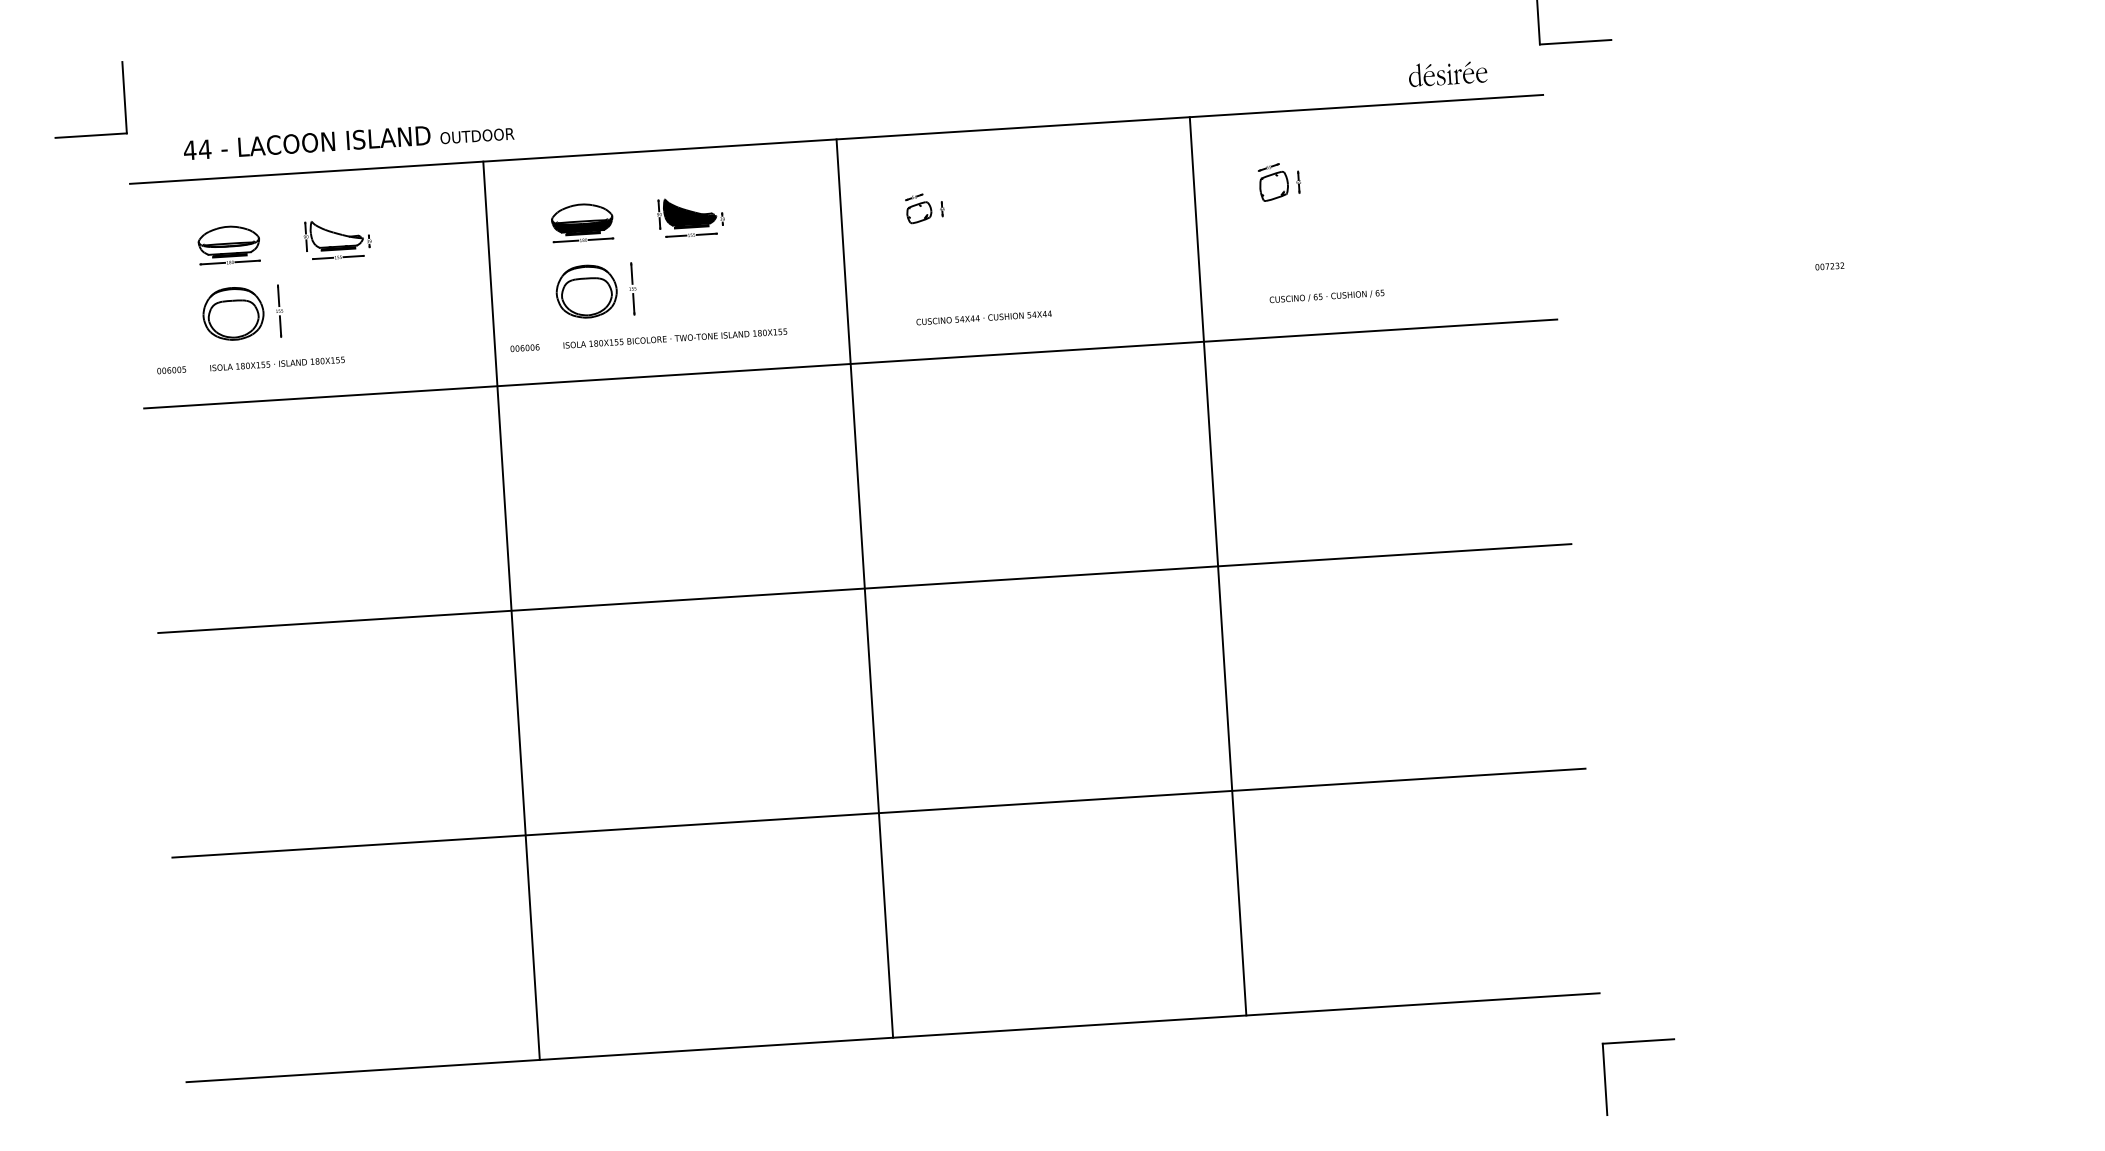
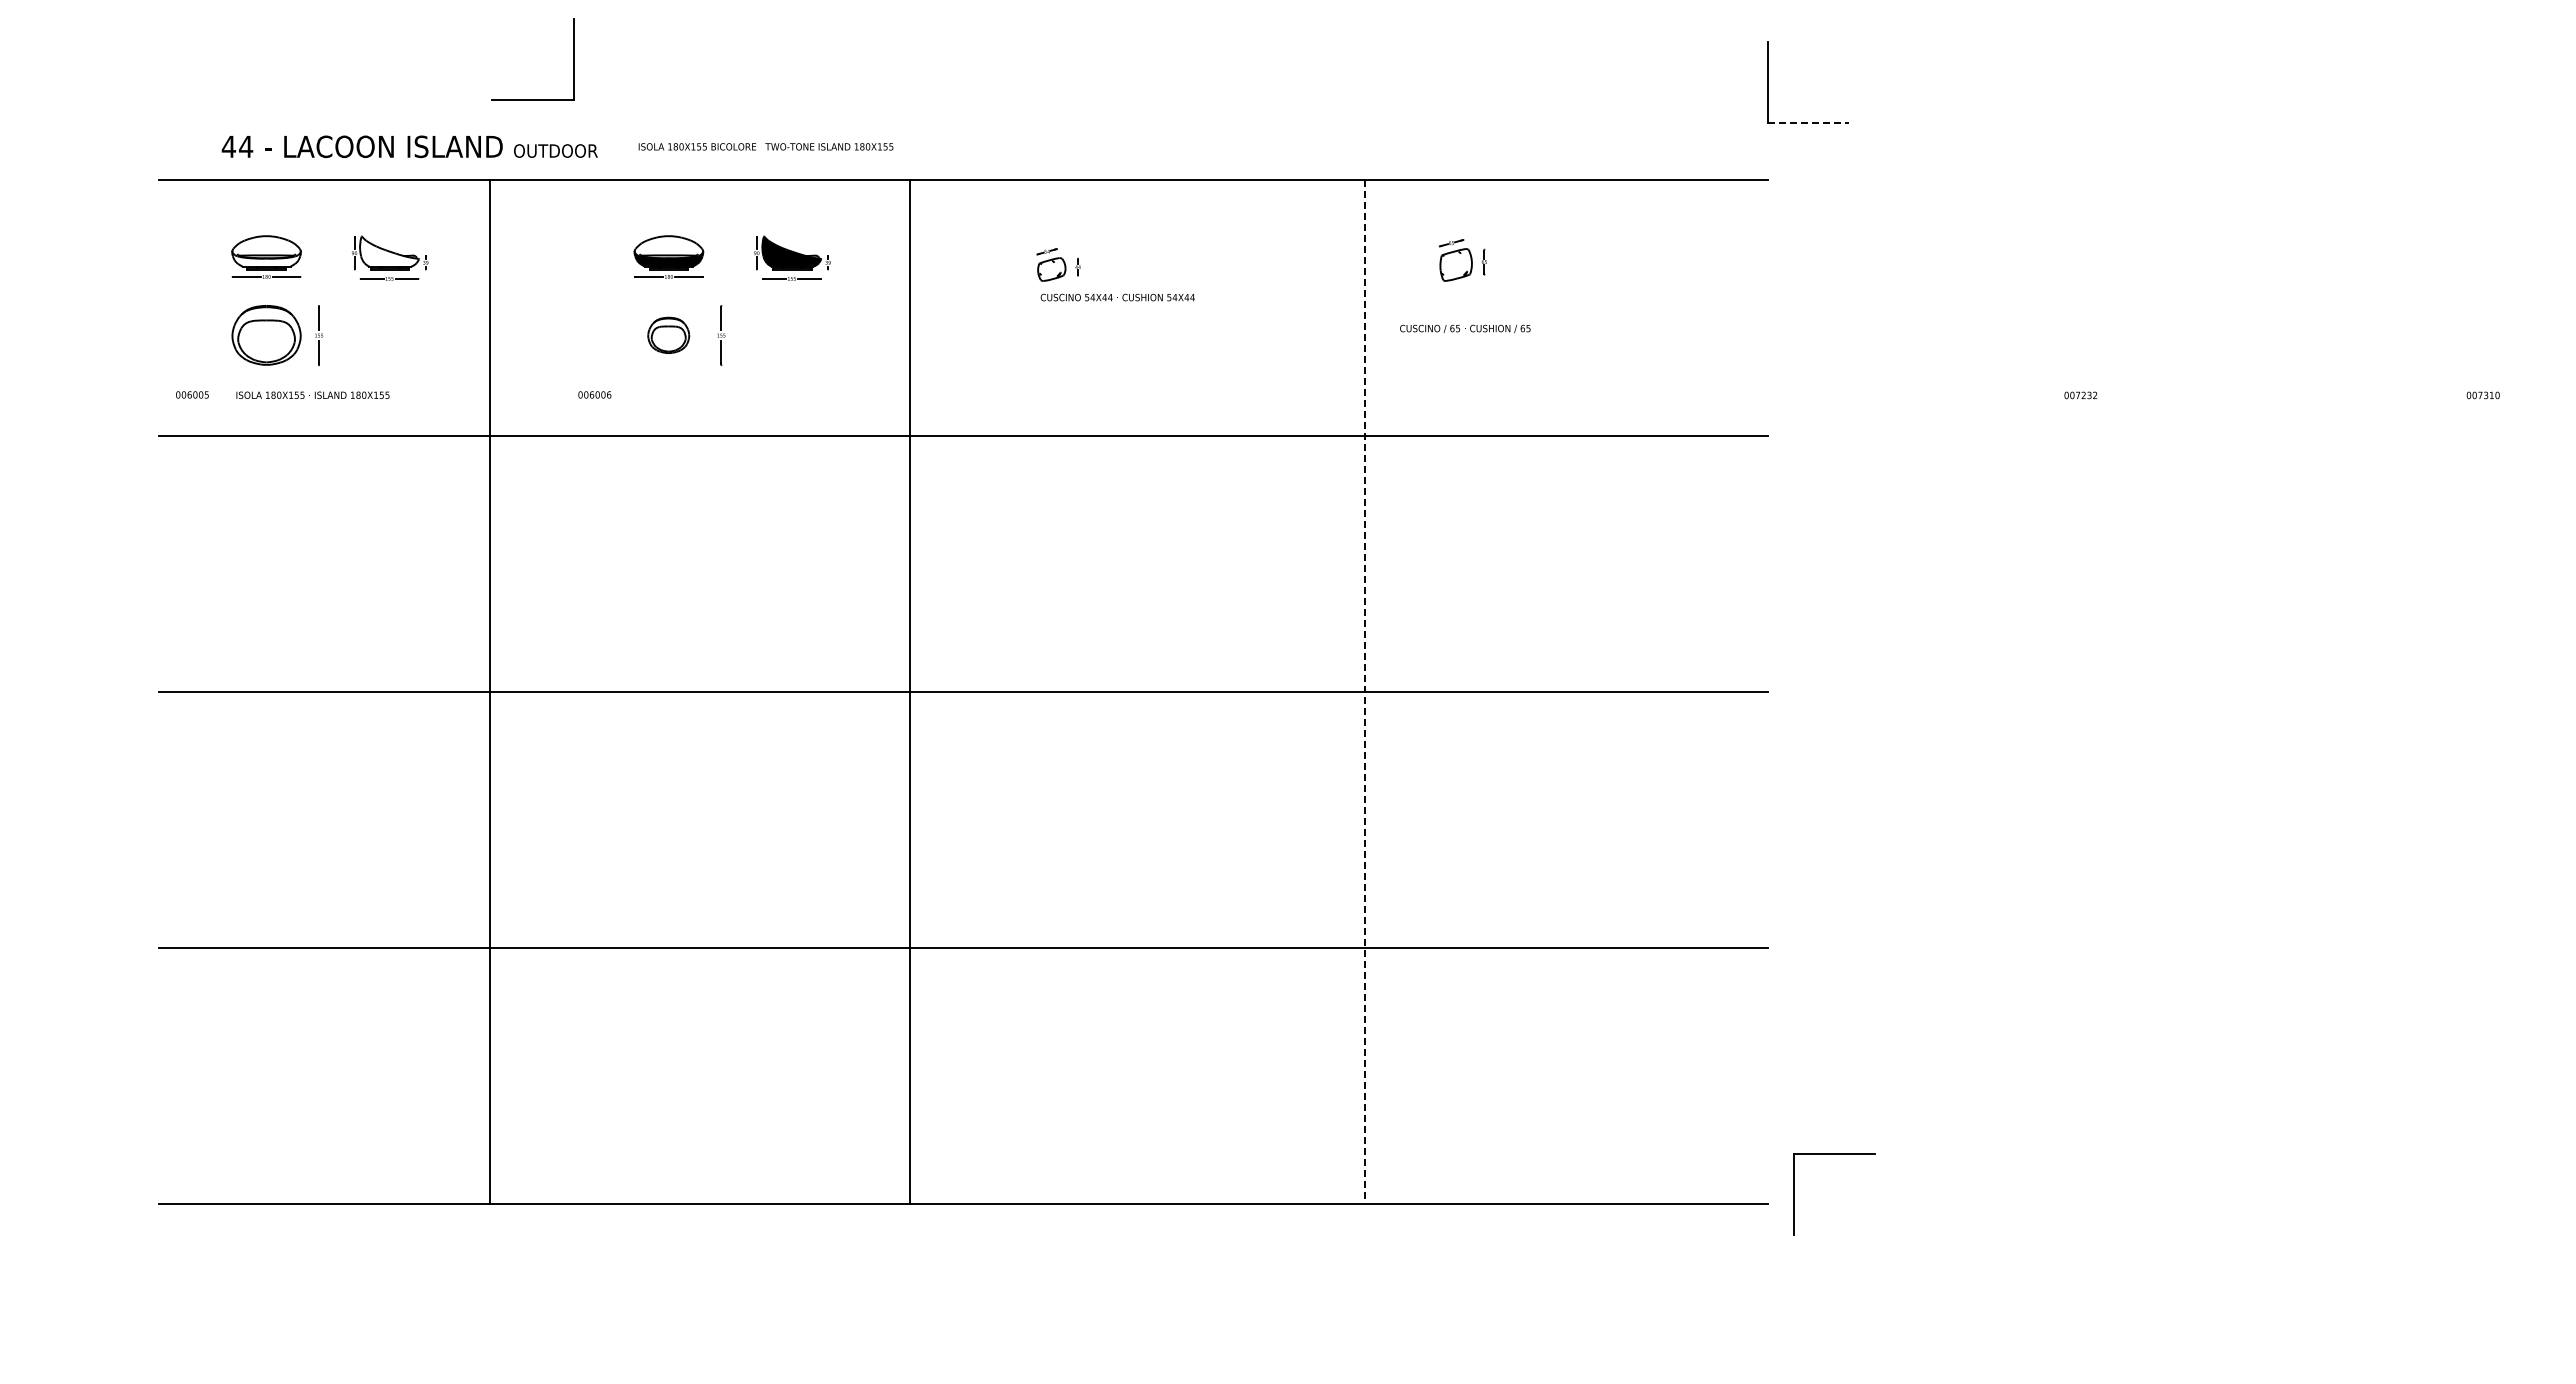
line: (1575, 42) -> (1808, 123), solid -> dashed
part: (1447, 73) -> (1660, 149), removed
part: (90, 135) -> (532, 99), moved
part: (586, 291) -> (668, 335), size x0.6
text: (1327, 296) -> (1465, 328), moved
text: (983, 317) -> (1117, 297), moved
text: (674, 338) -> (765, 146), moved
line: (1218, 566) -> (1365, 692), solid -> dashed
line: (865, 588) -> (910, 691), moved
line: (511, 610) -> (489, 691), moved
part: (1638, 1041) -> (1834, 1154), moved

